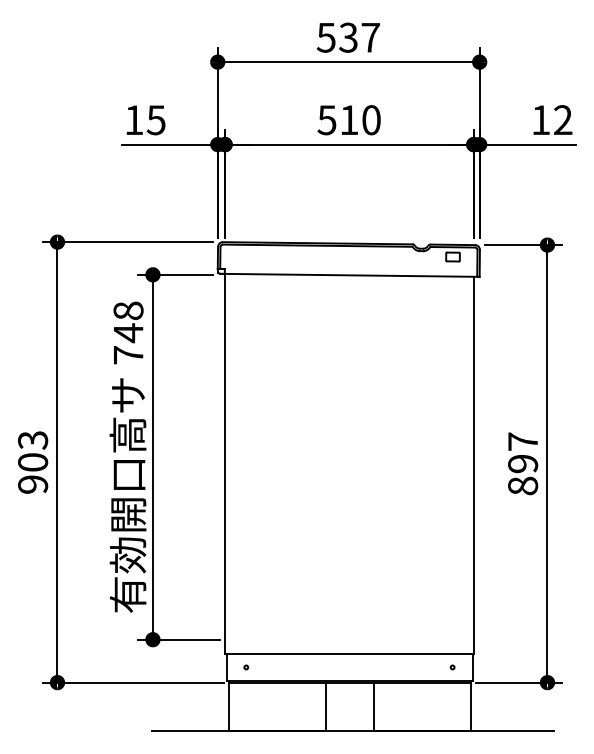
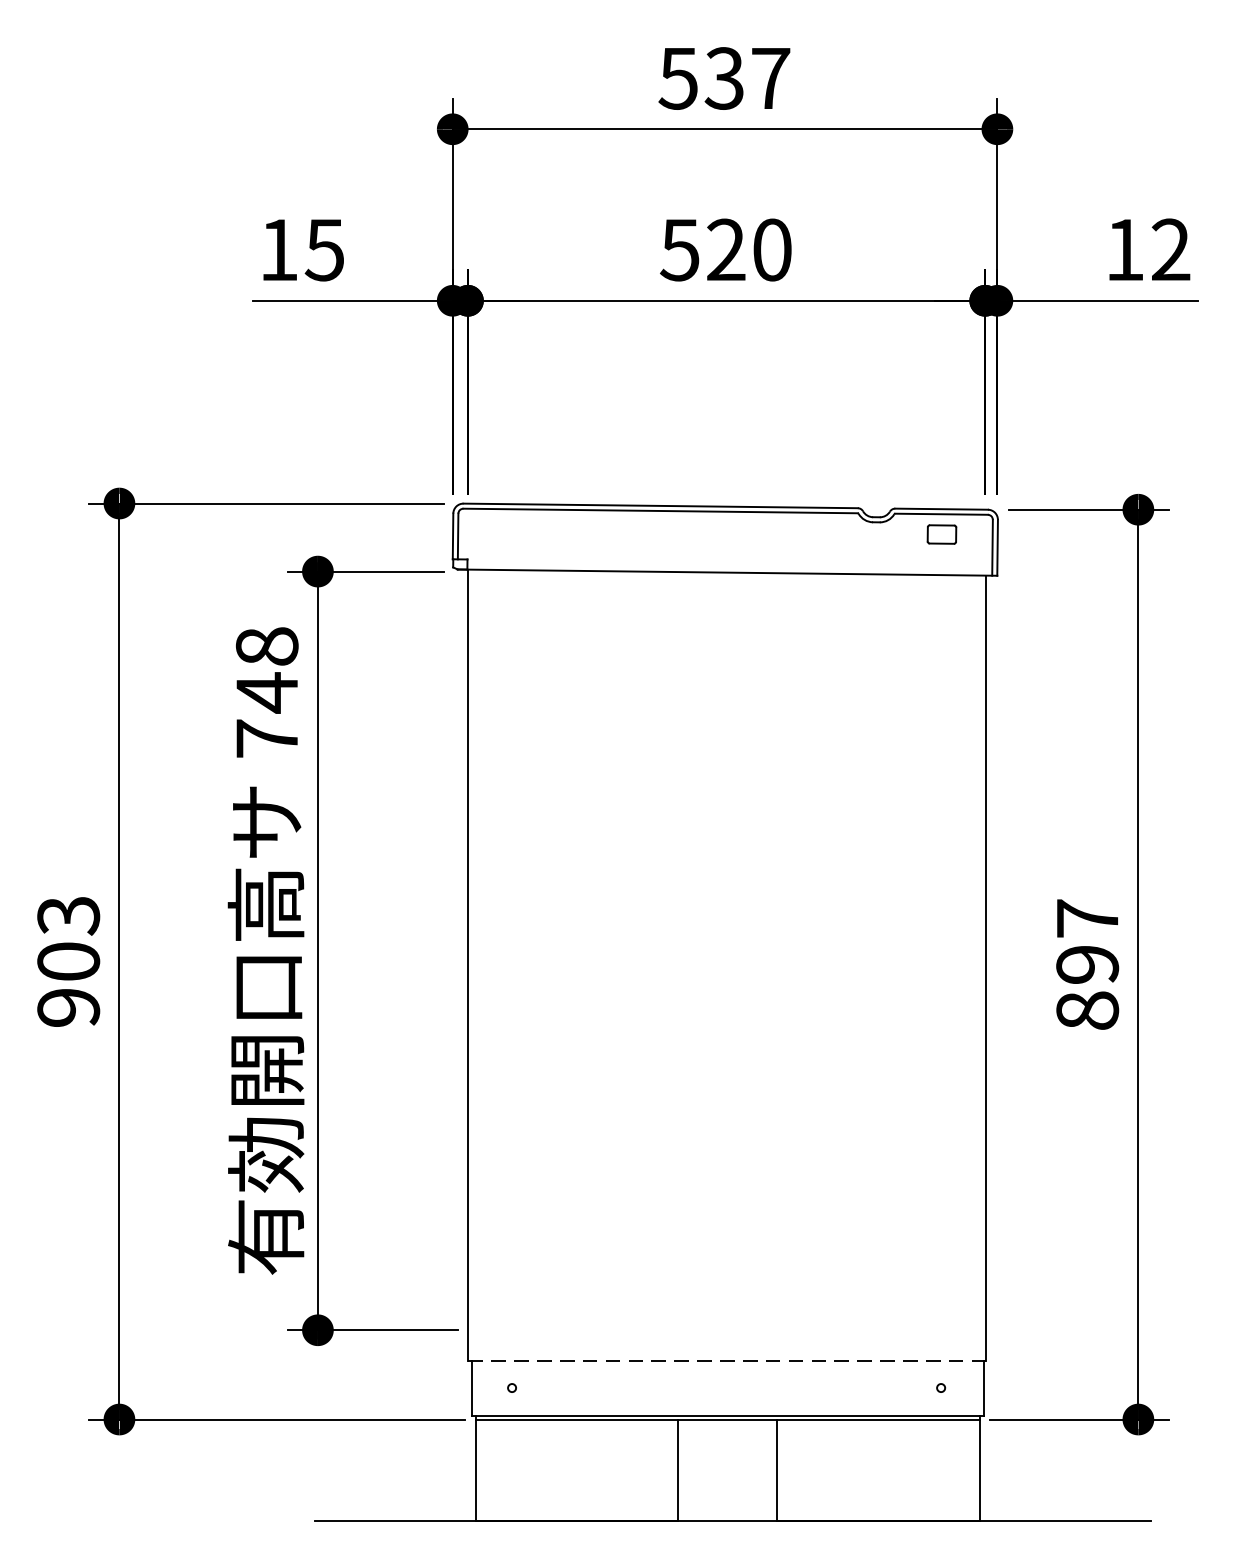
text: (349, 119) -> (726, 248), 510 -> 520
line: (350, 654) -> (728, 1361), solid -> dashed

